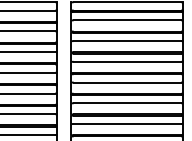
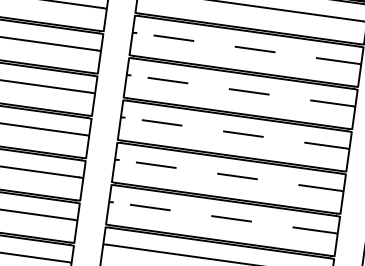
line: (127, 41) -> (247, 49), solid -> dashed
line: (127, 61) -> (241, 90), solid -> dashed
line: (127, 82) -> (235, 132), solid -> dashed
line: (127, 103) -> (229, 175), solid -> dashed
line: (127, 124) -> (223, 218), solid -> dashed

